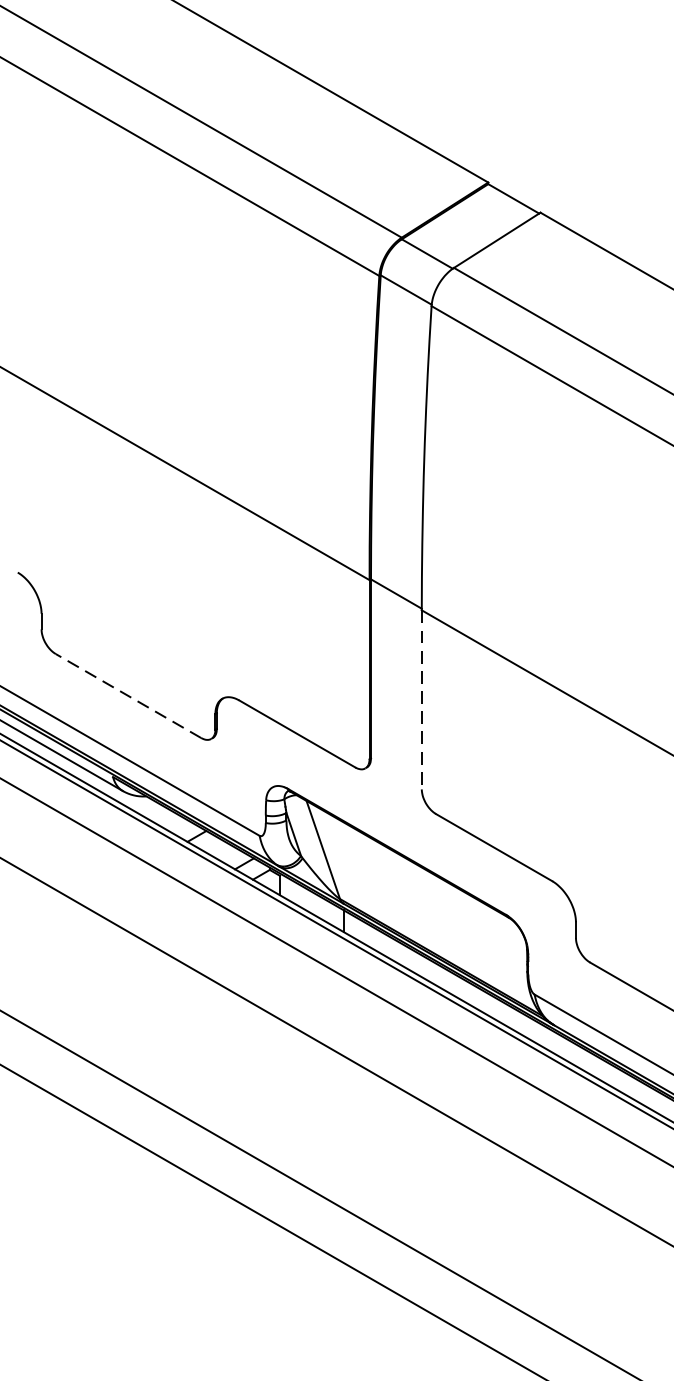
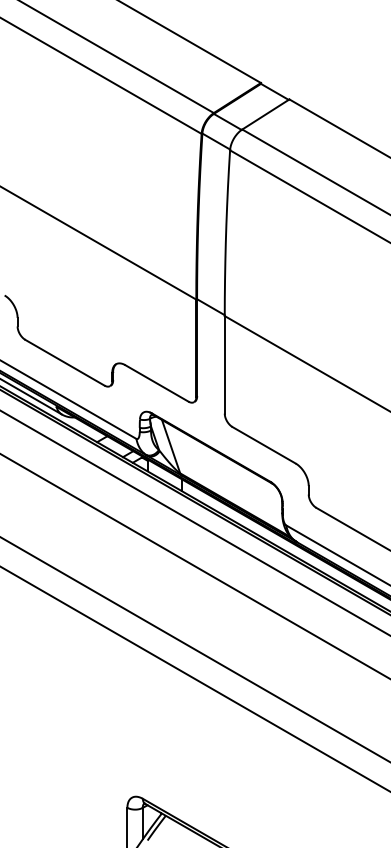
line: (127, 695) -> (64, 362), dashed -> solid
line: (421, 699) -> (224, 364), dashed -> solid

